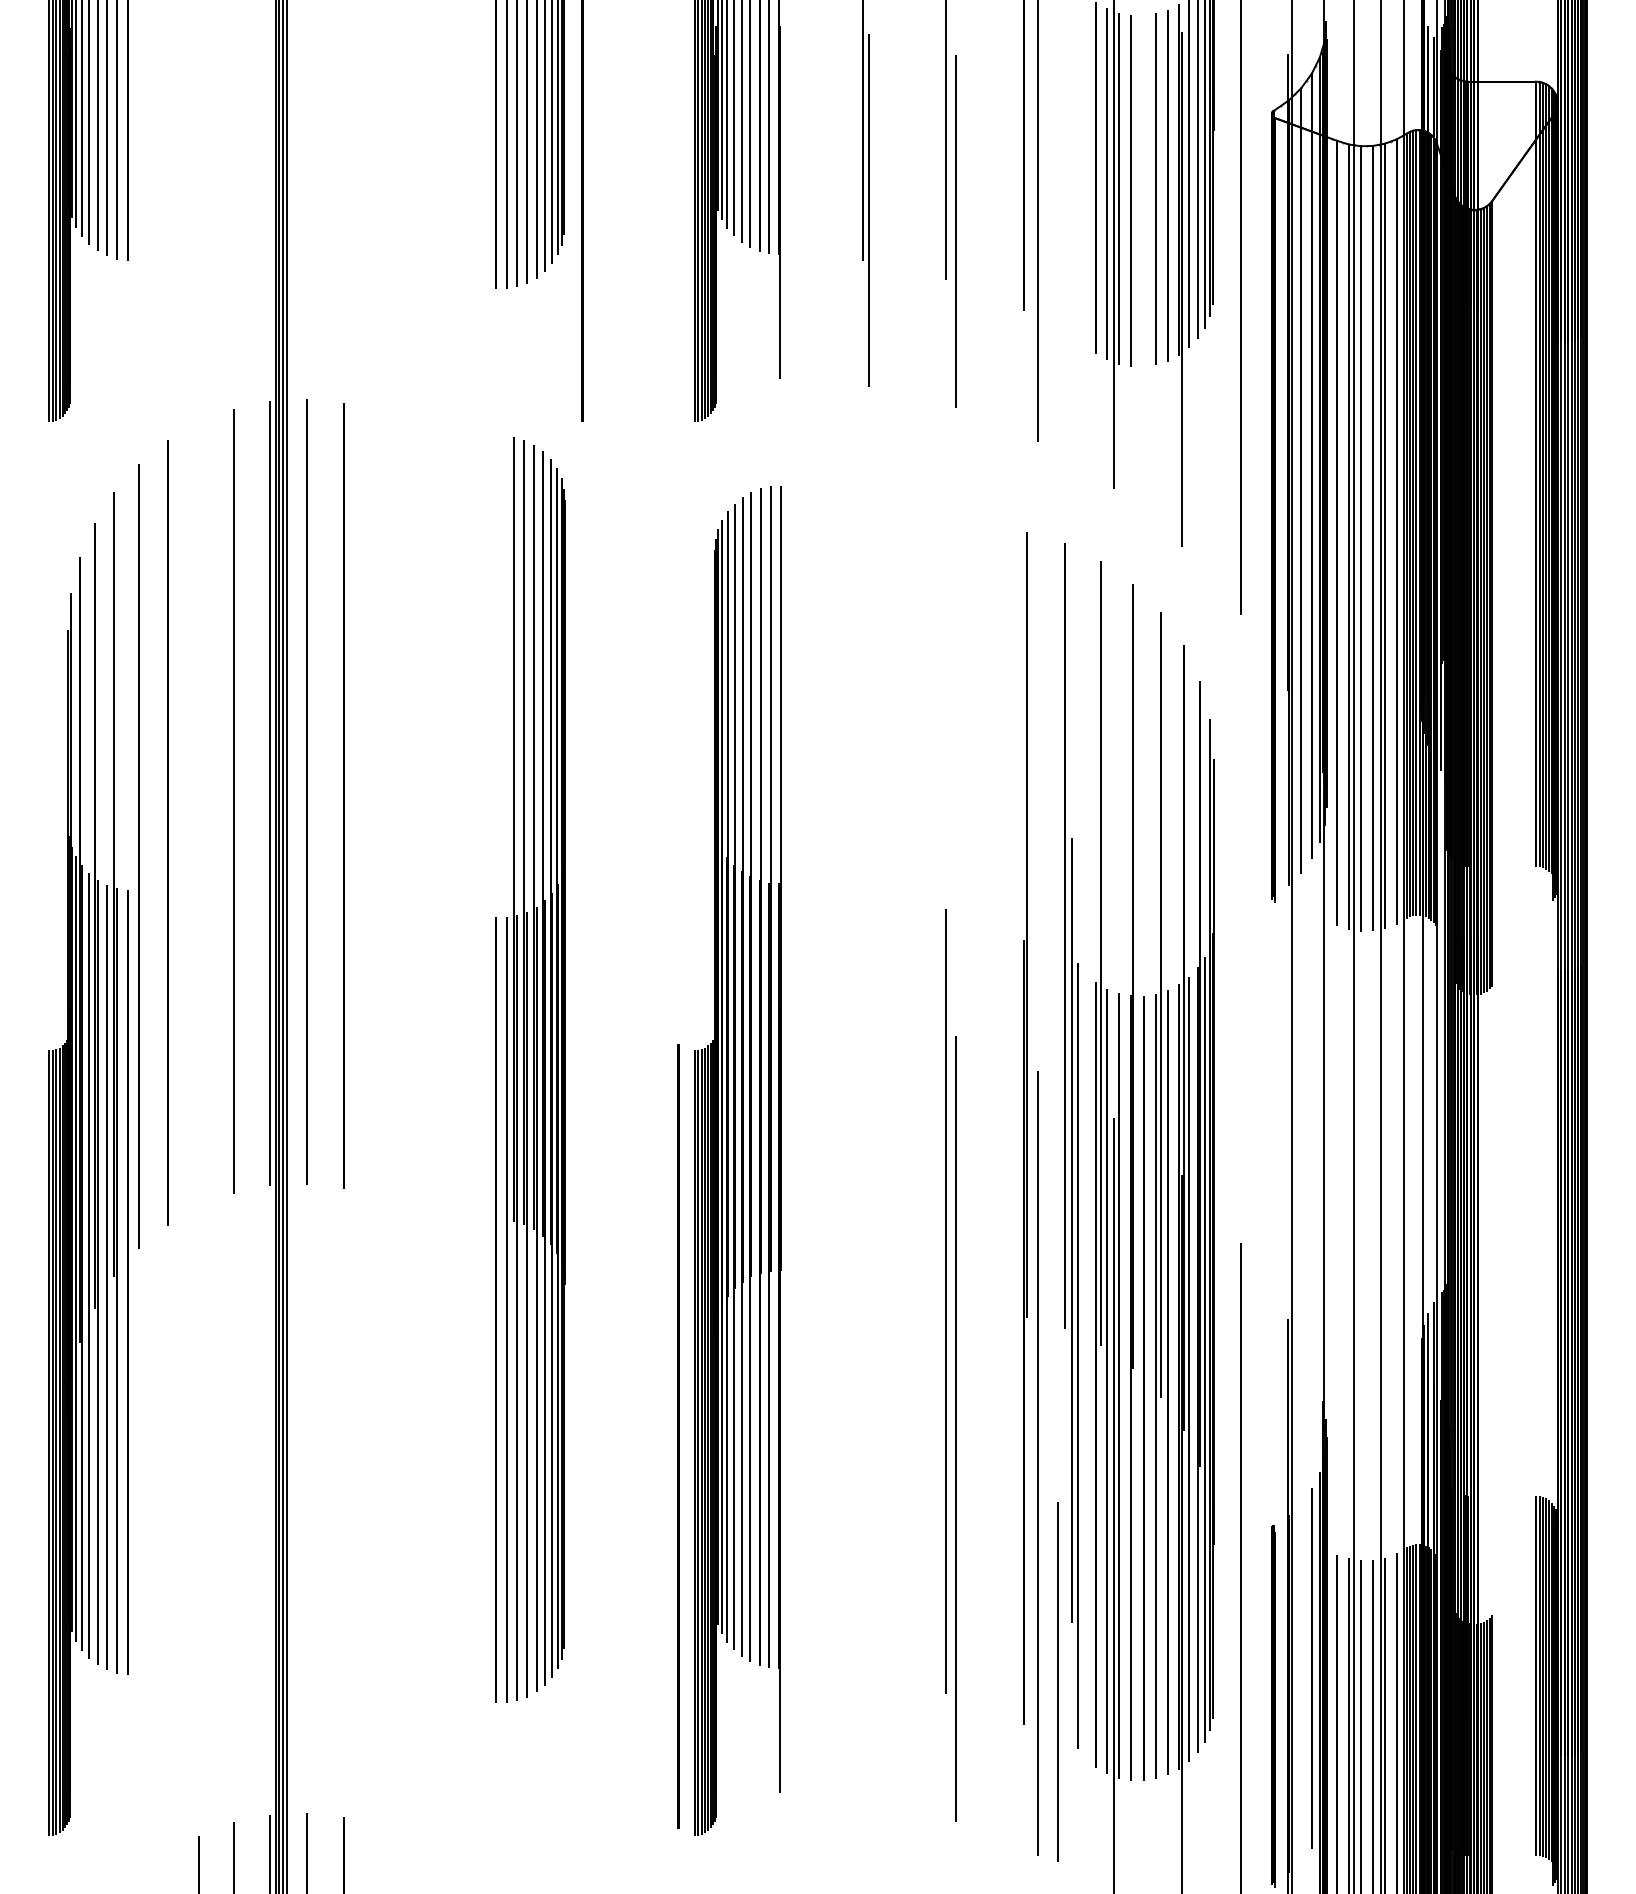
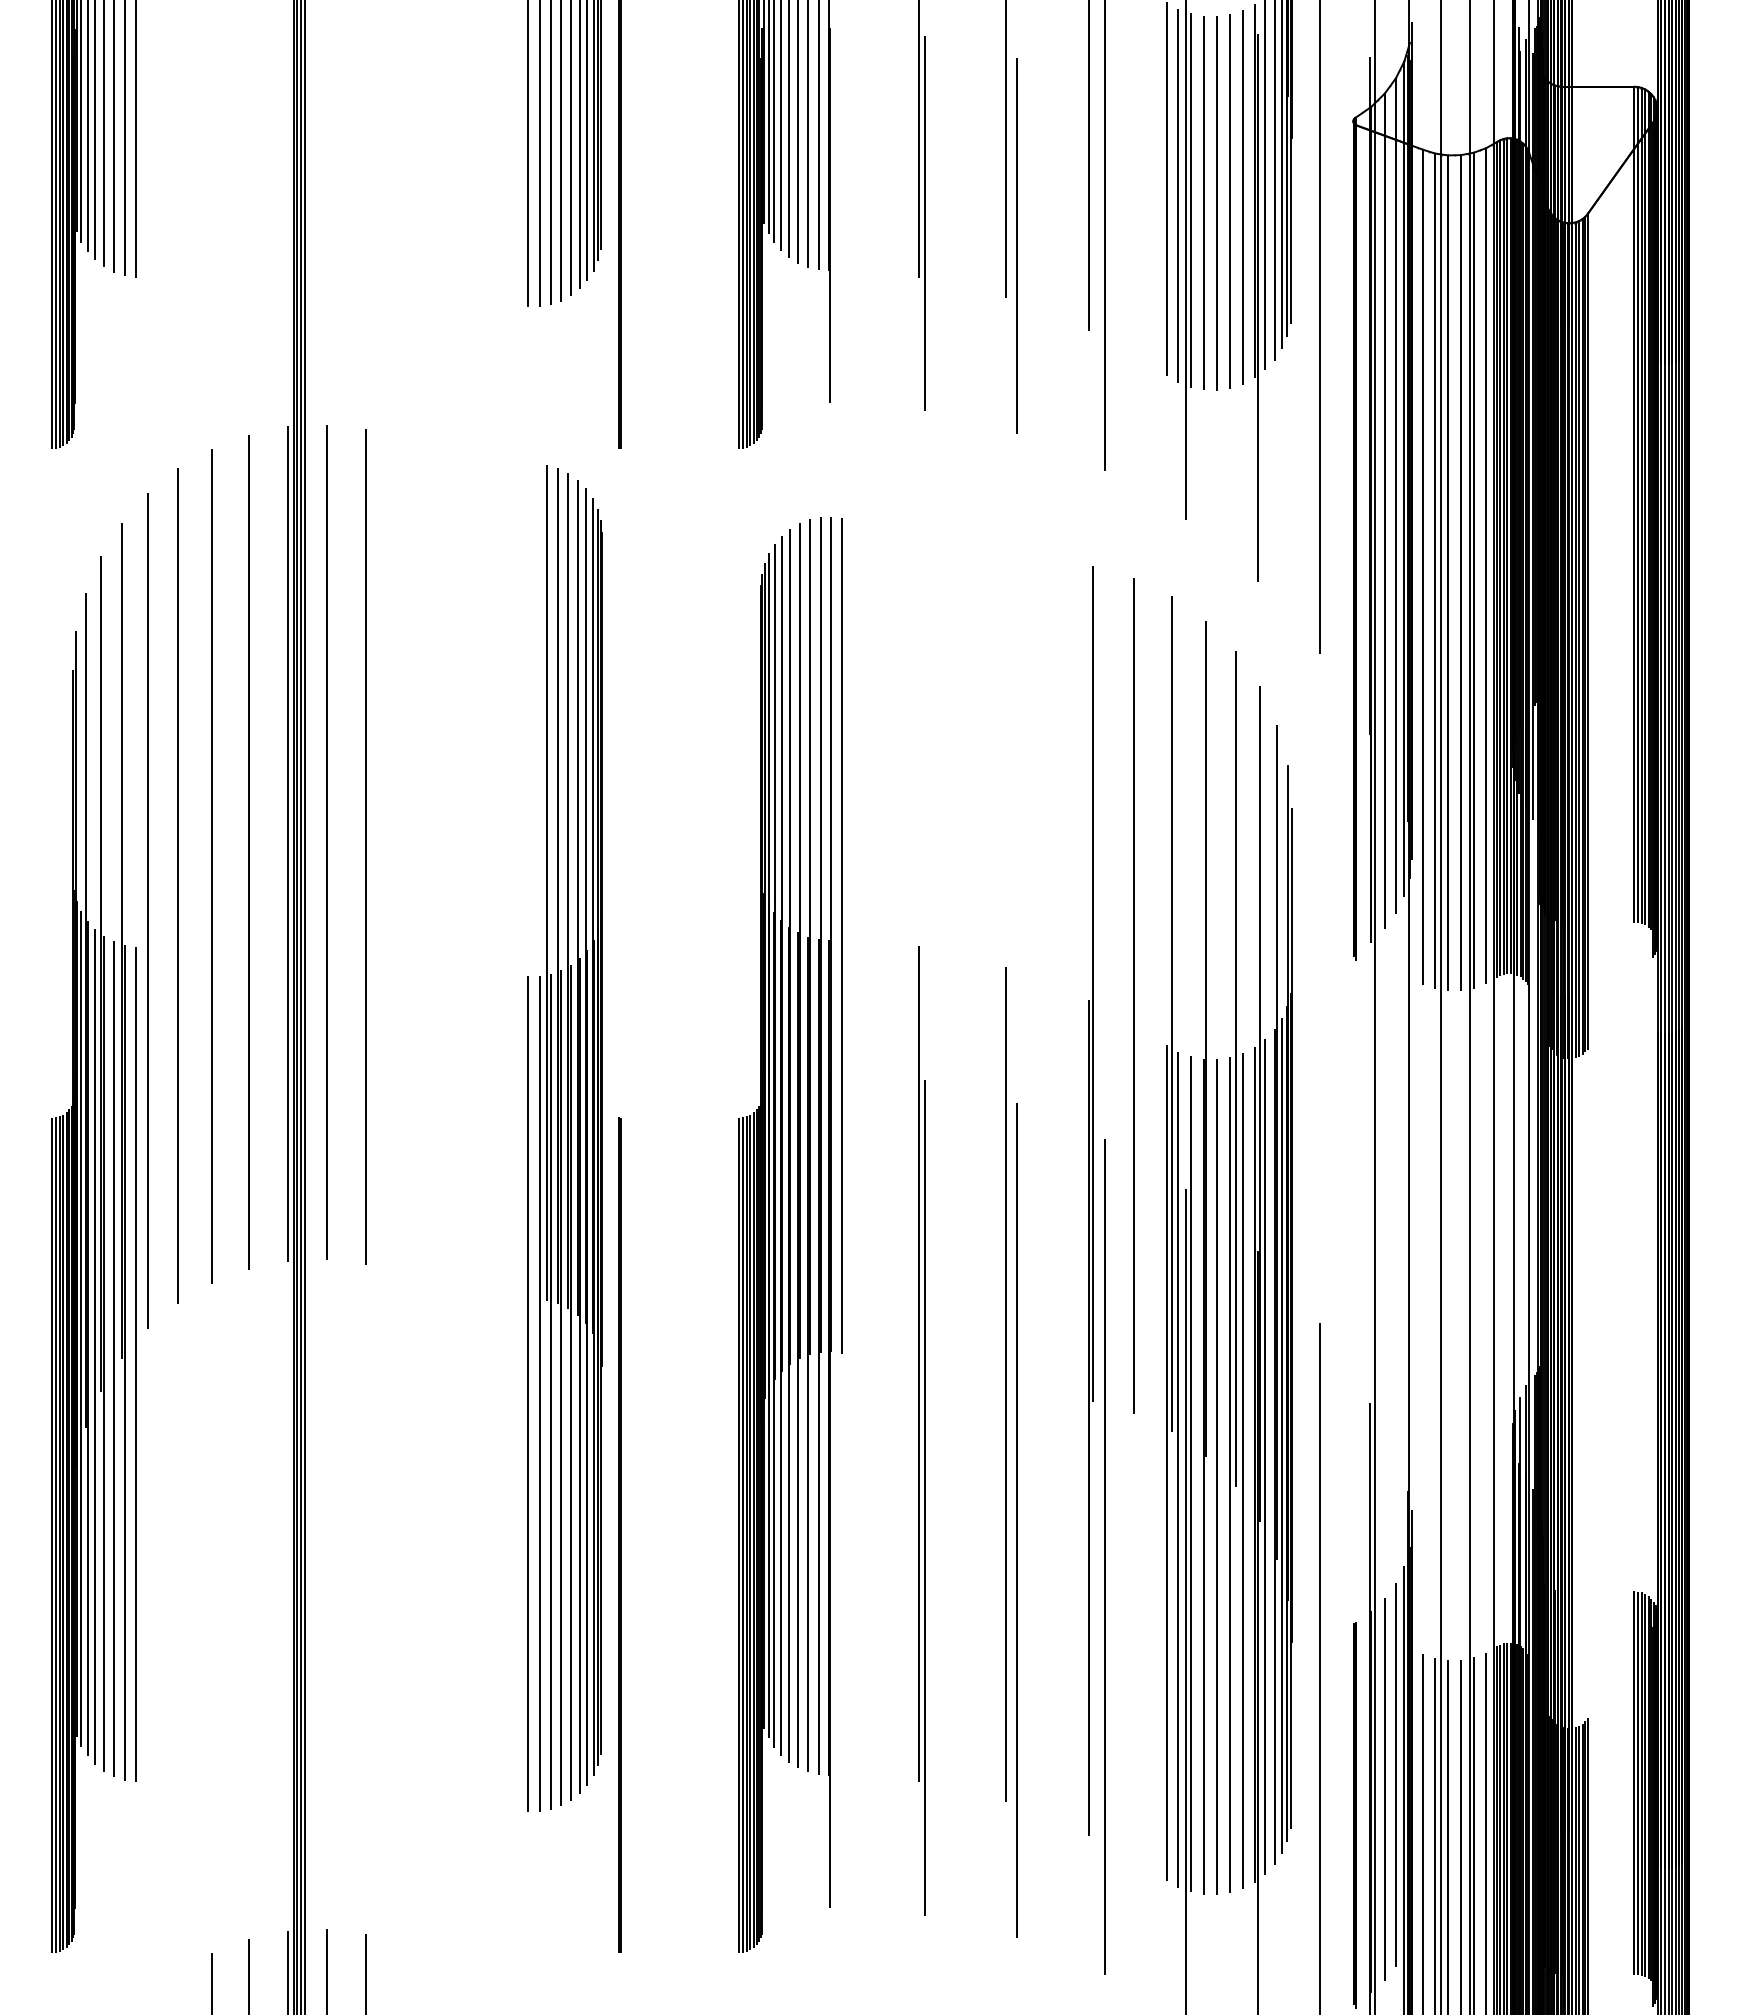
line: (1143, 191) -> (1216, 203), added
line: (198, 814) -> (211, 866), added
line: (790, 879) -> (841, 935), added
part: (1074, 1292) -> (921, 1430), moved
line: (677, 1435) -> (619, 1534), moved
line: (1057, 1681) -> (1384, 1789), moved

